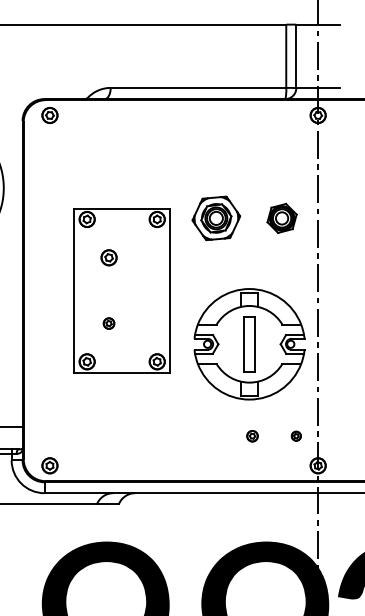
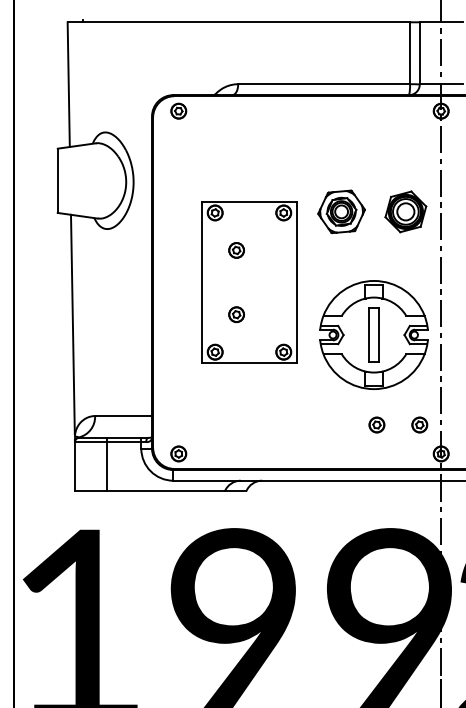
part: (281, 218) -> (405, 211), size x1.43
part: (108, 323) -> (236, 314), size x1.43
part: (252, 435) -> (376, 424), size x1.43
part: (295, 435) -> (419, 424), size x1.67

